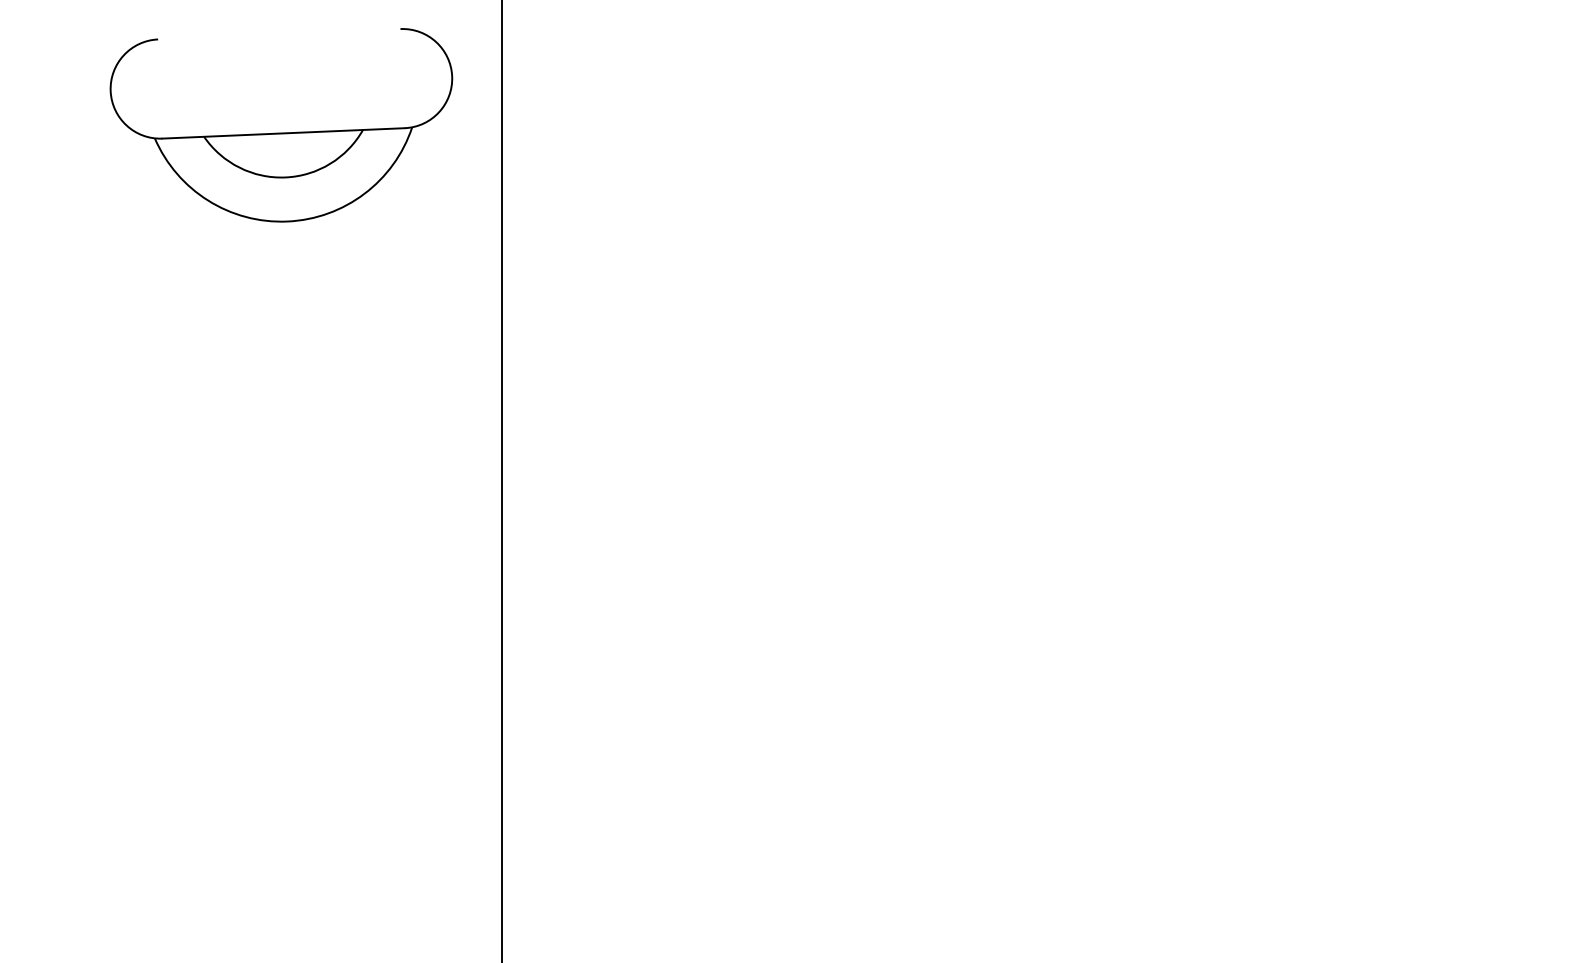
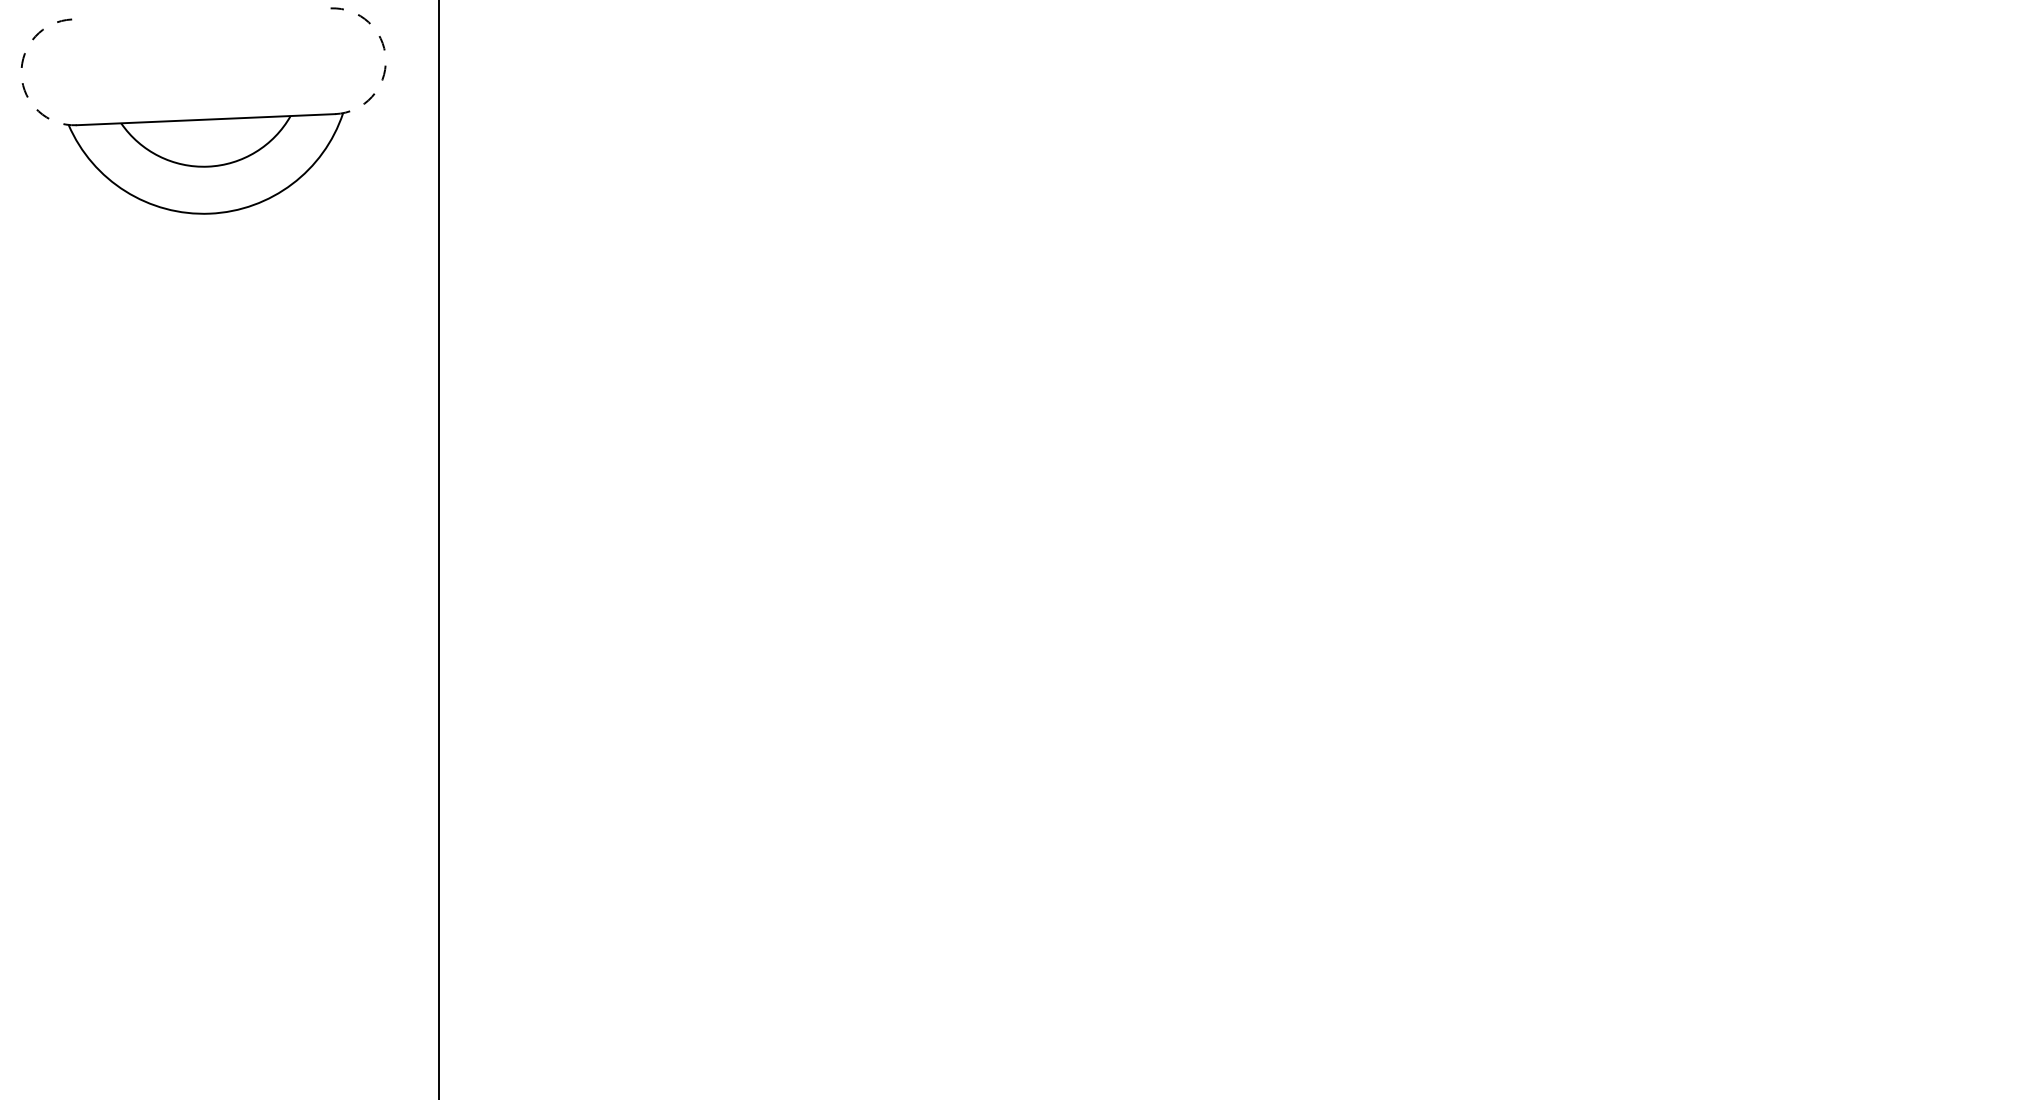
arc: (451, 76) -> (385, 58), solid -> dashed
arc: (110, 91) -> (21, 74), solid -> dashed

